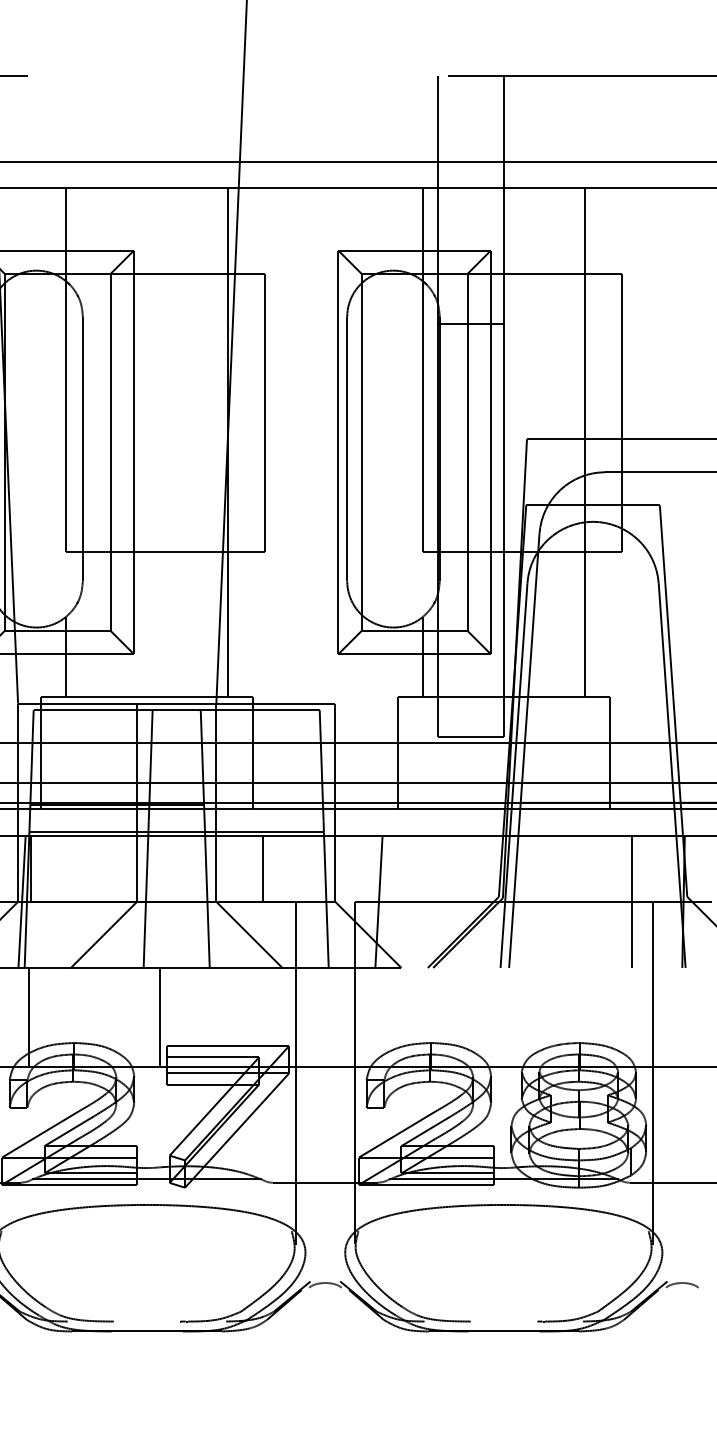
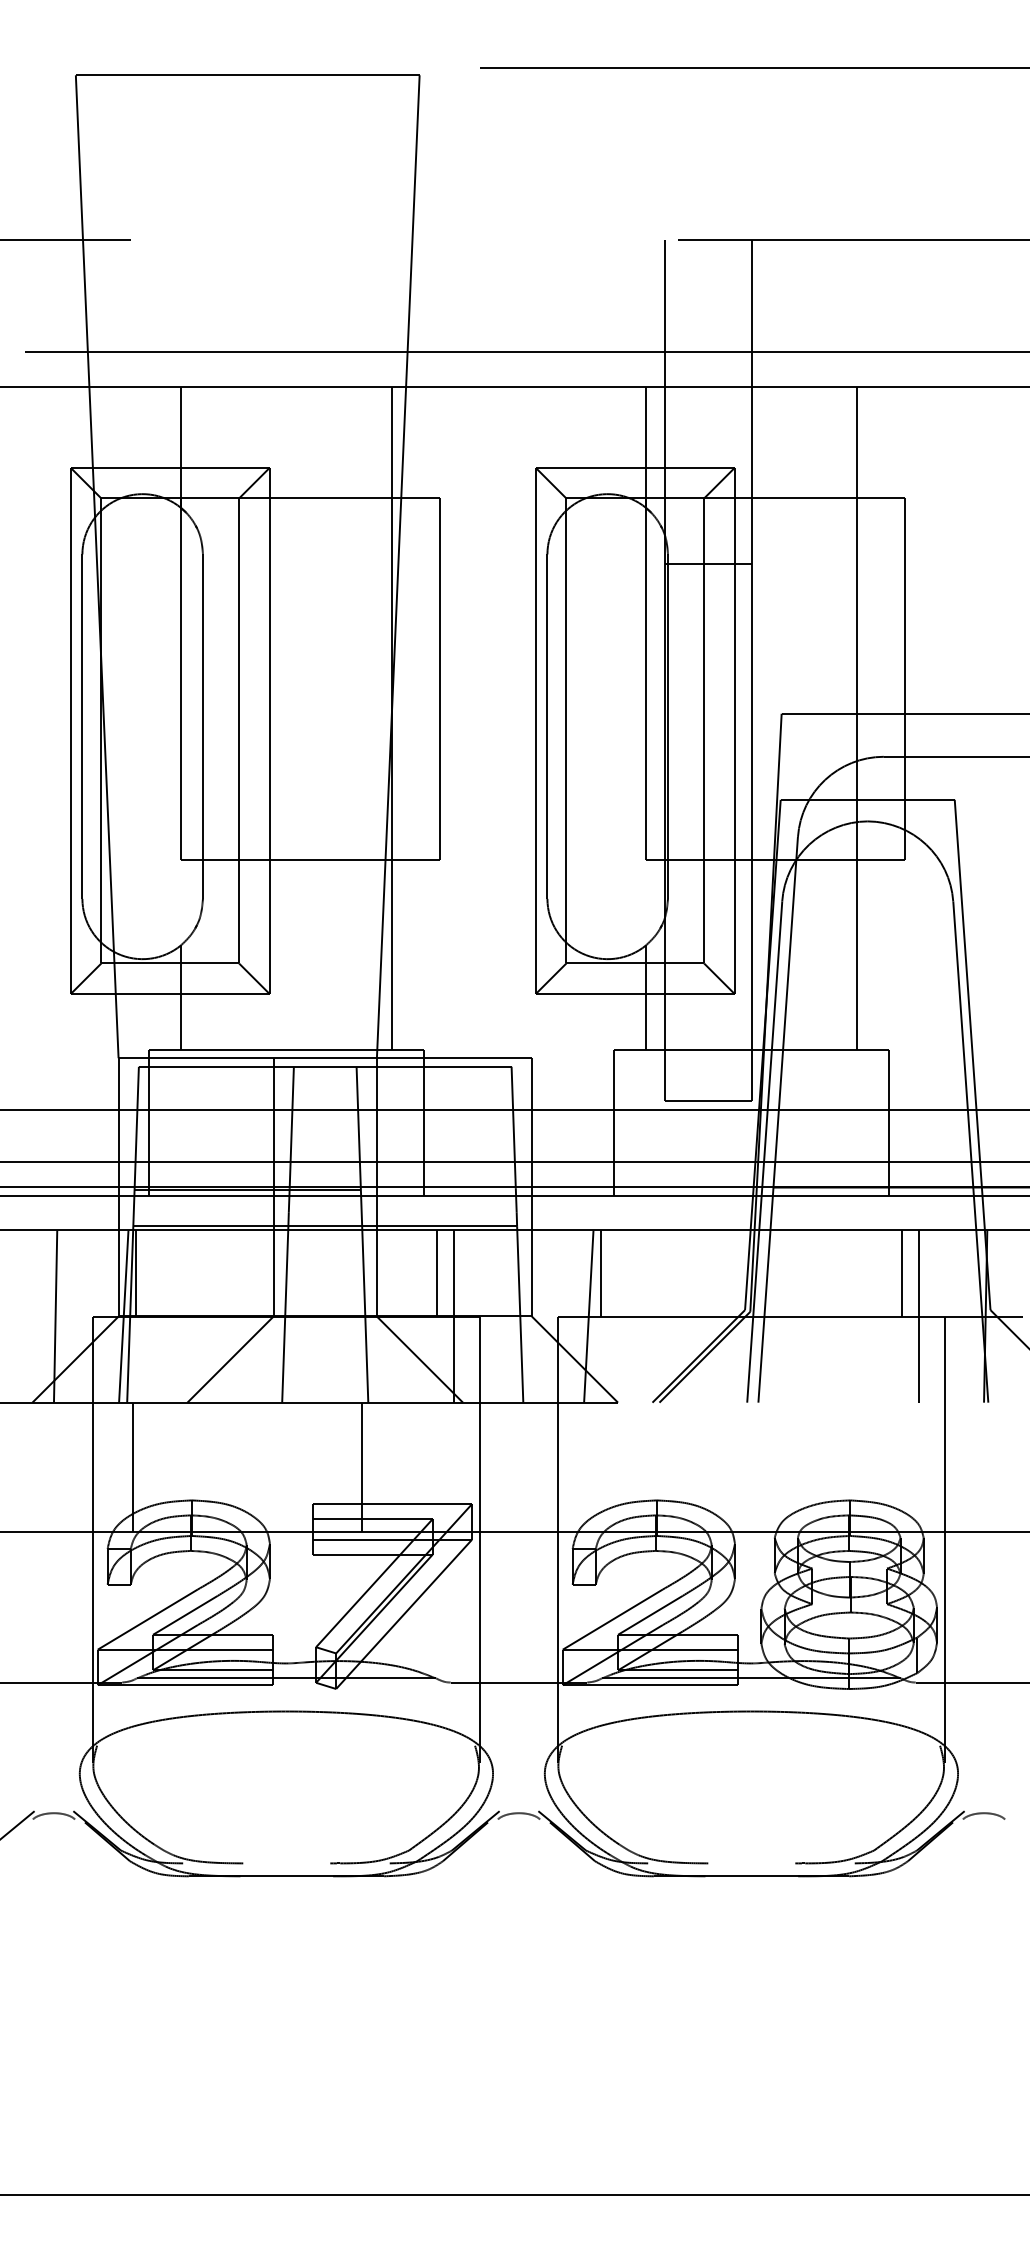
line: (387, 868) -> (600, 1273), added
line: (619, 868) -> (902, 1273), added
line: (275, 901) -> (453, 1316), added
line: (160, 1016) -> (362, 1466), moved

